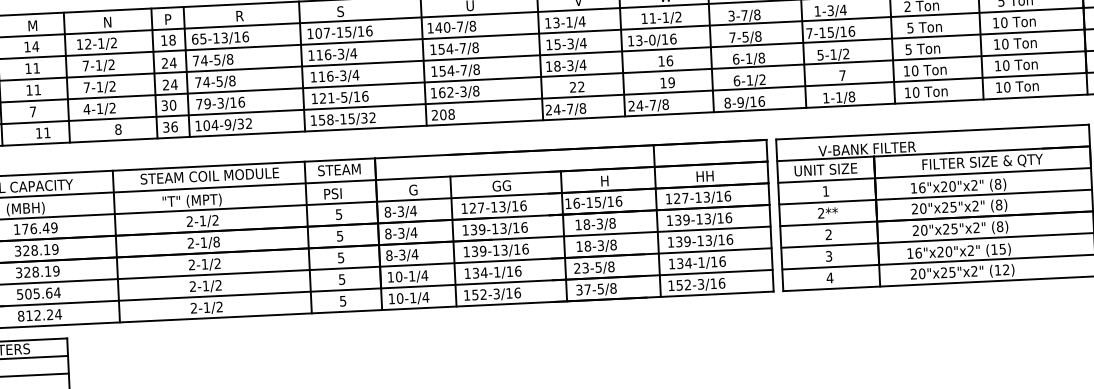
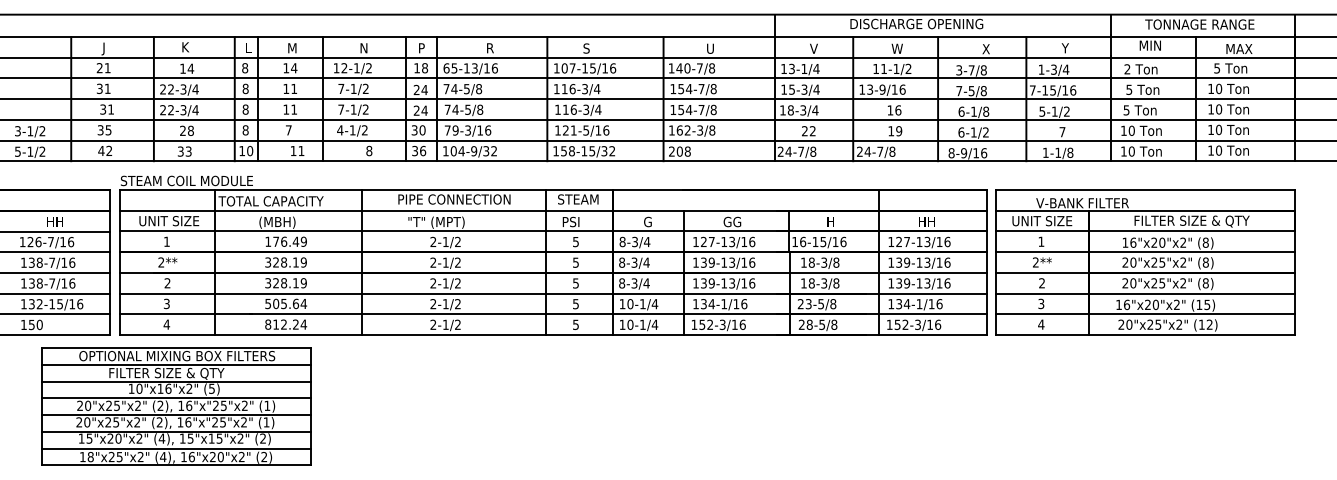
text: (652, 39) -> (882, 89), 13-0/16 -> 13-9/16
text: (209, 176) -> (454, 199), STEAM COIL MODULE -> PIPE CONNECTION
text: (216, 241) -> (457, 262), 2-1/8 -> 2-1/2
text: (583, 289) -> (805, 324), 37-5/8 -> 28-5/8

